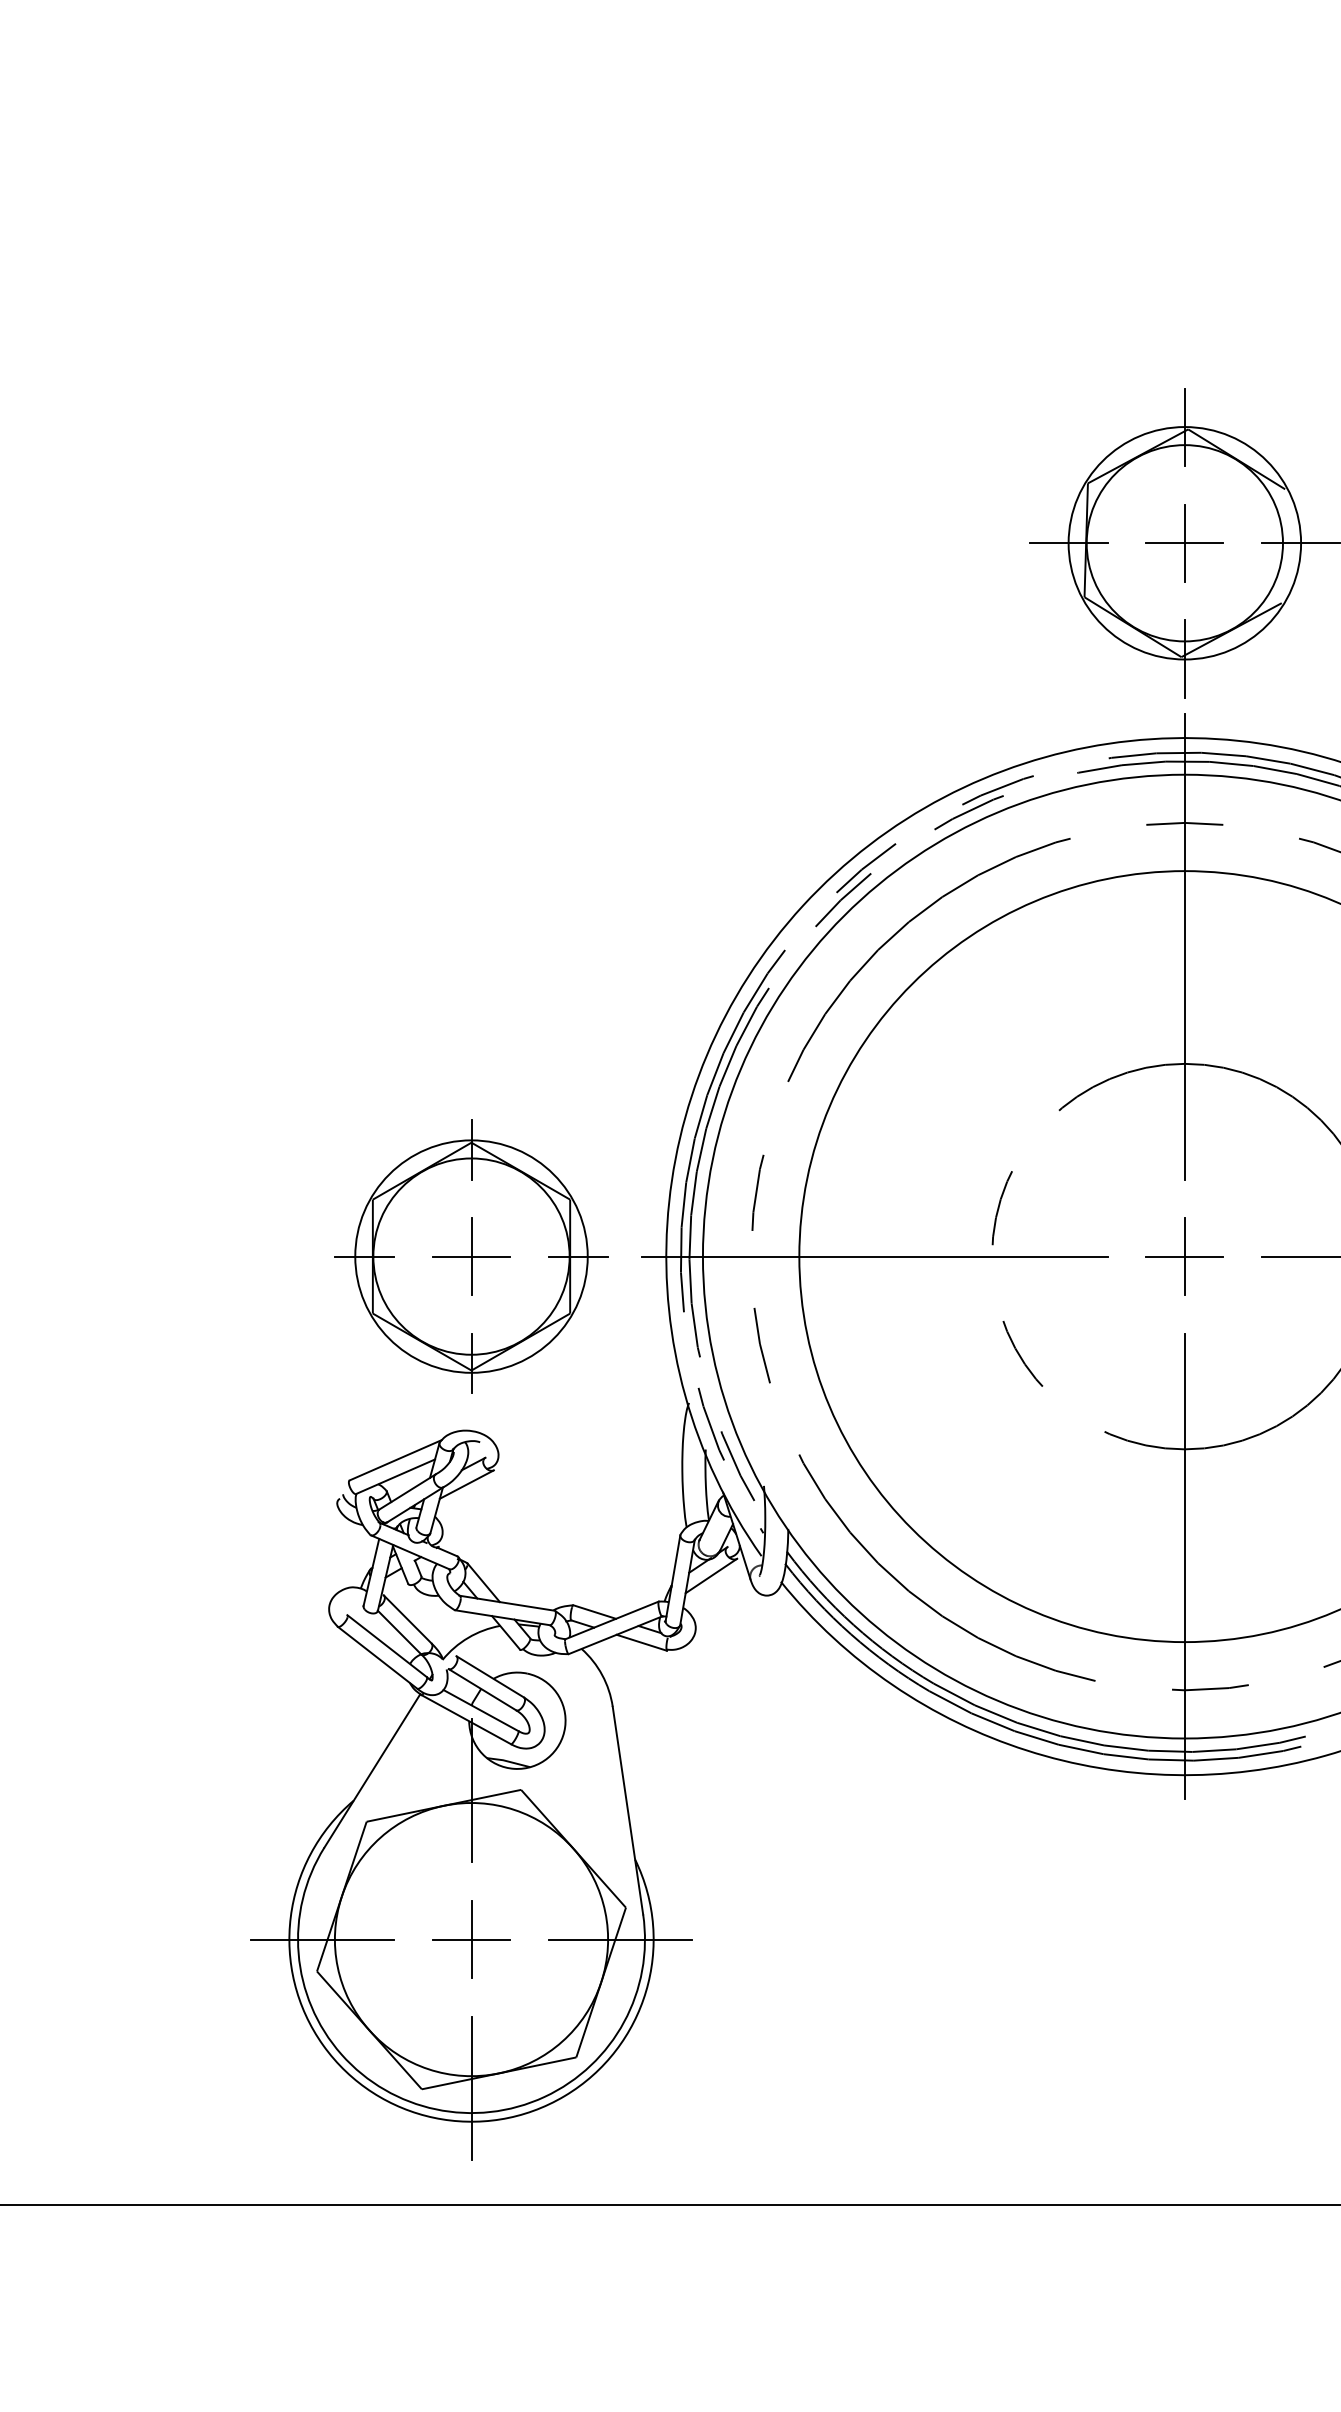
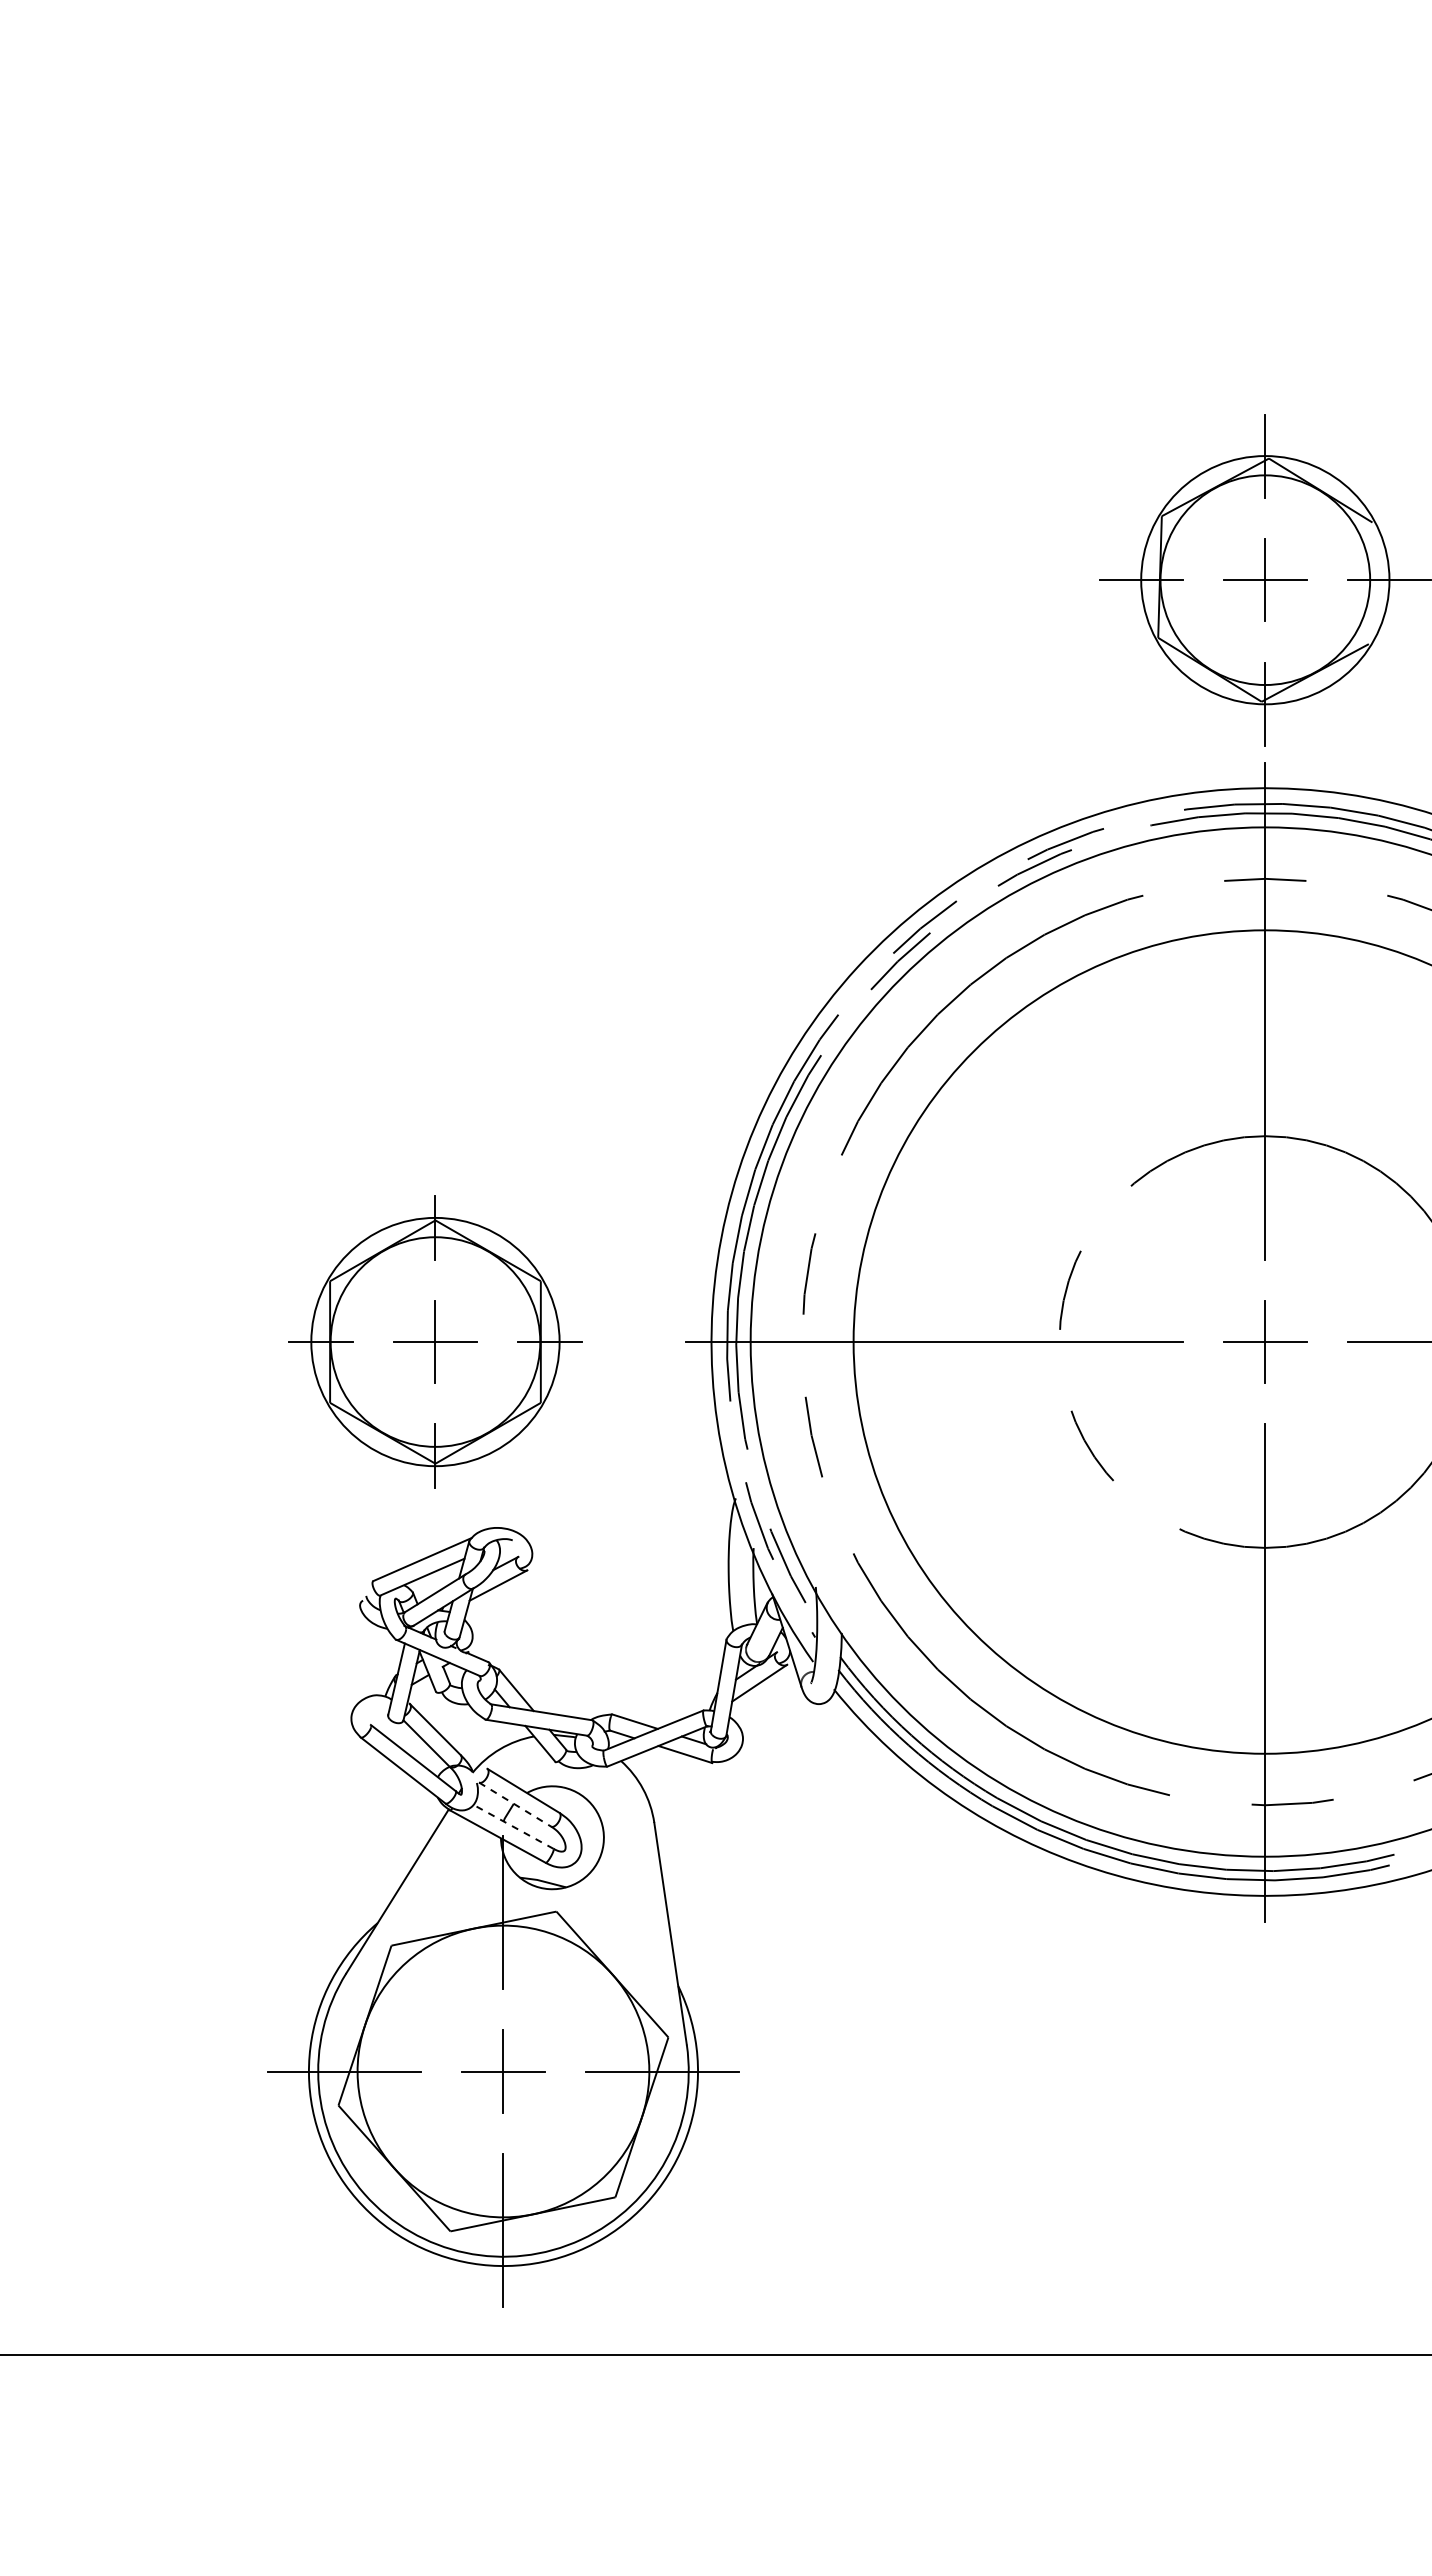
part: (471, 1256) -> (435, 1341), moved
line: (482, 1689) -> (515, 1804), solid -> dashed
line: (480, 1710) -> (513, 1826), solid -> dashed

